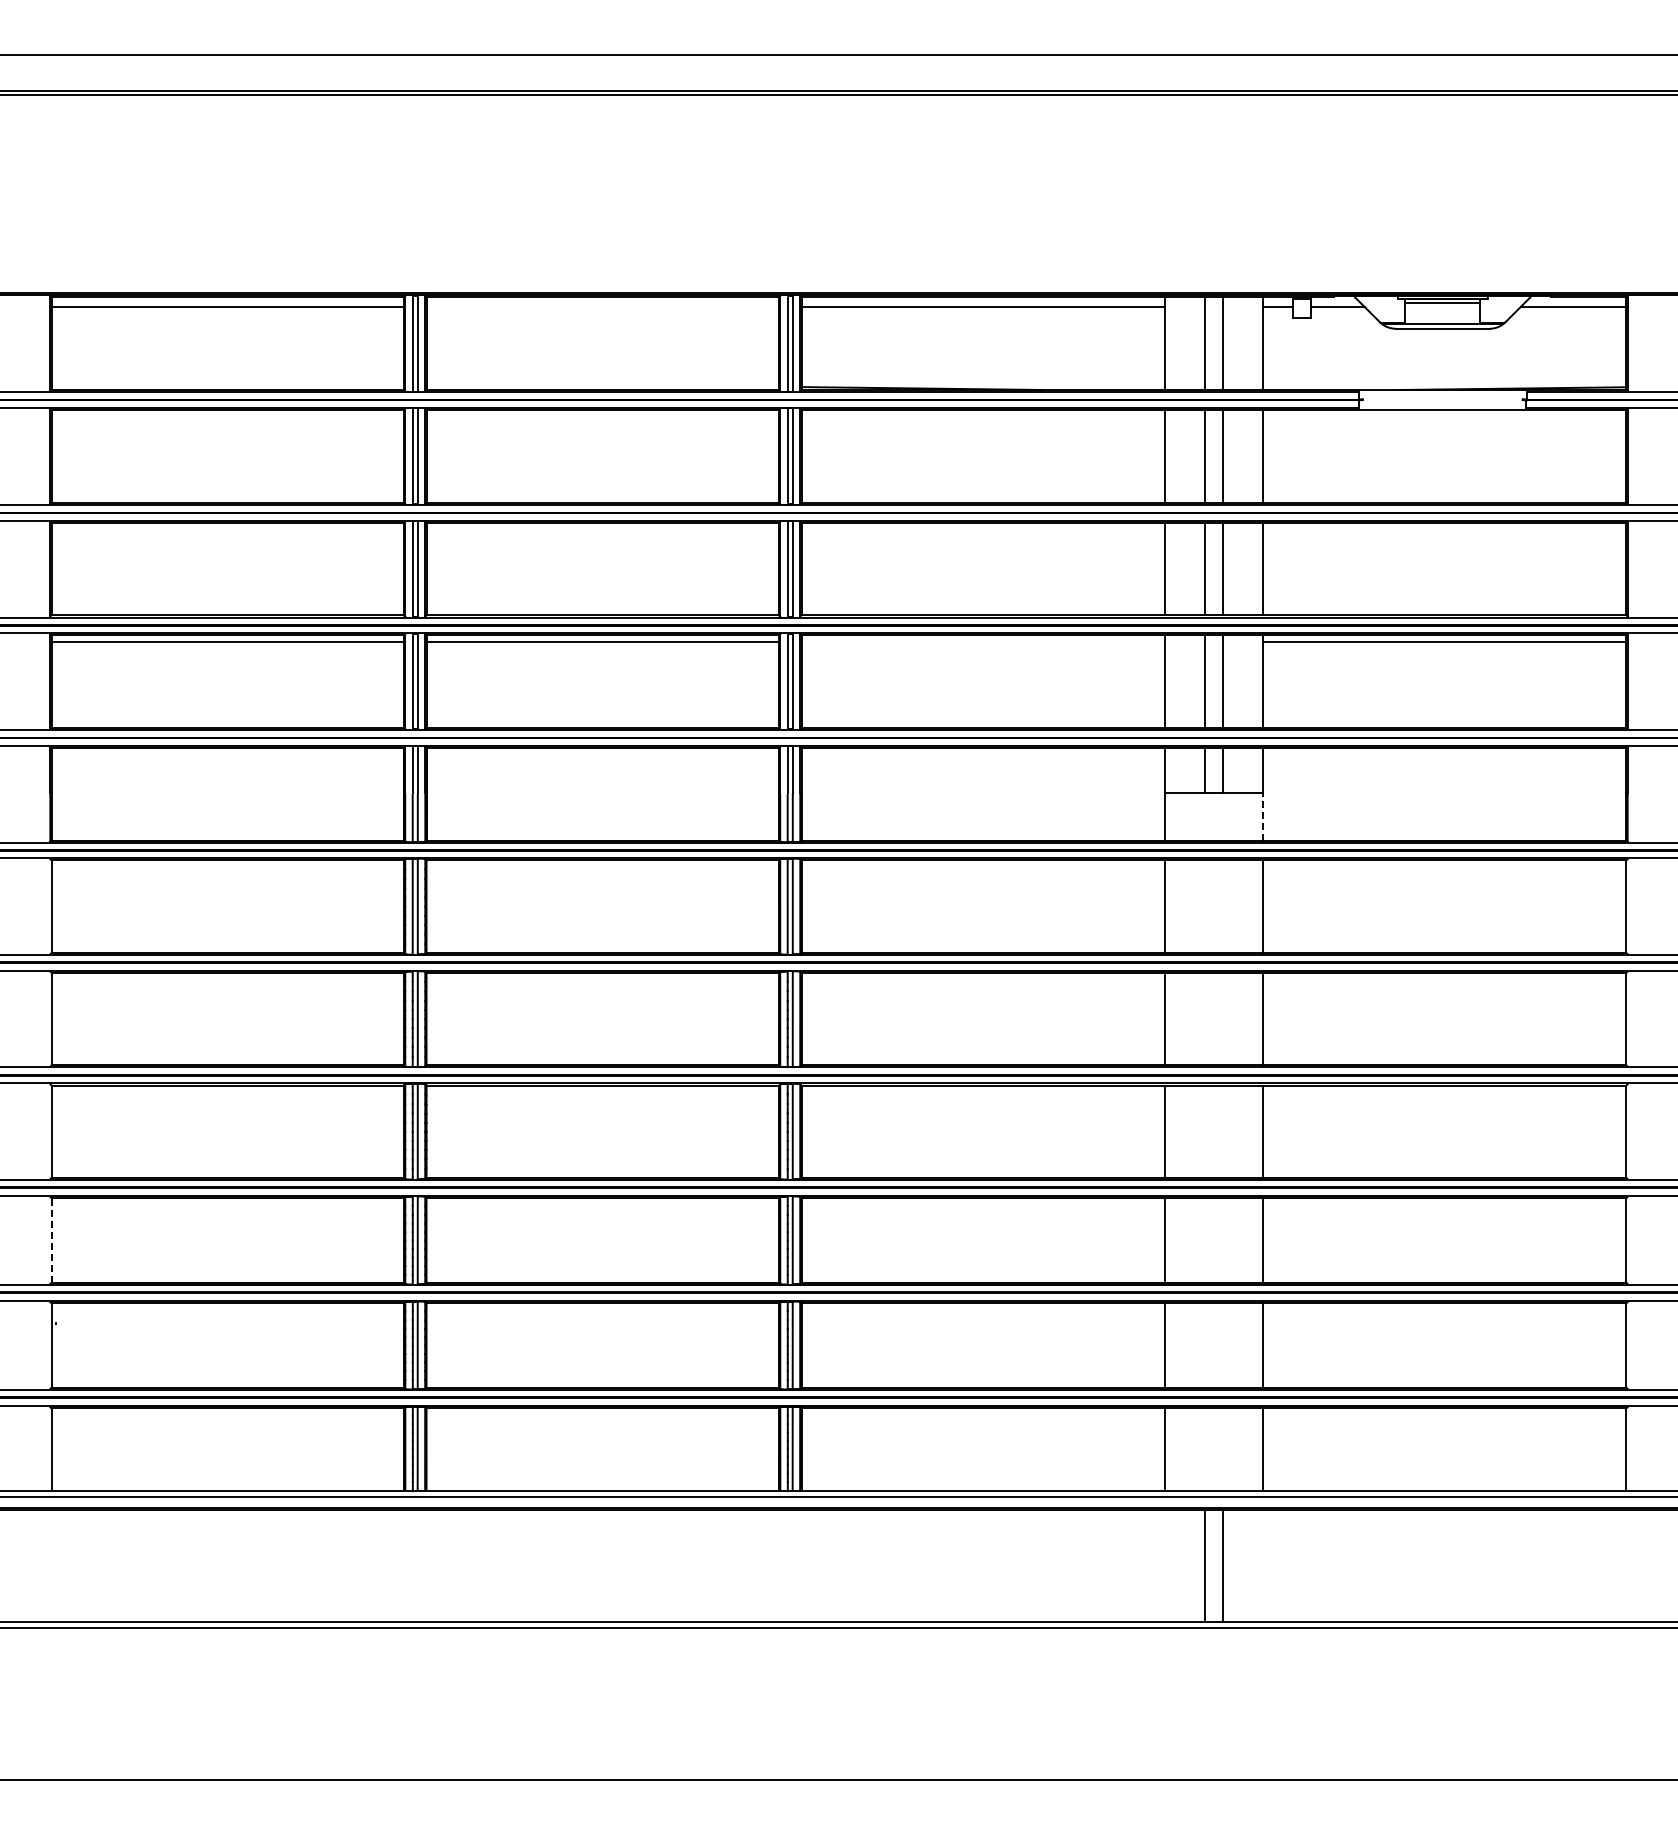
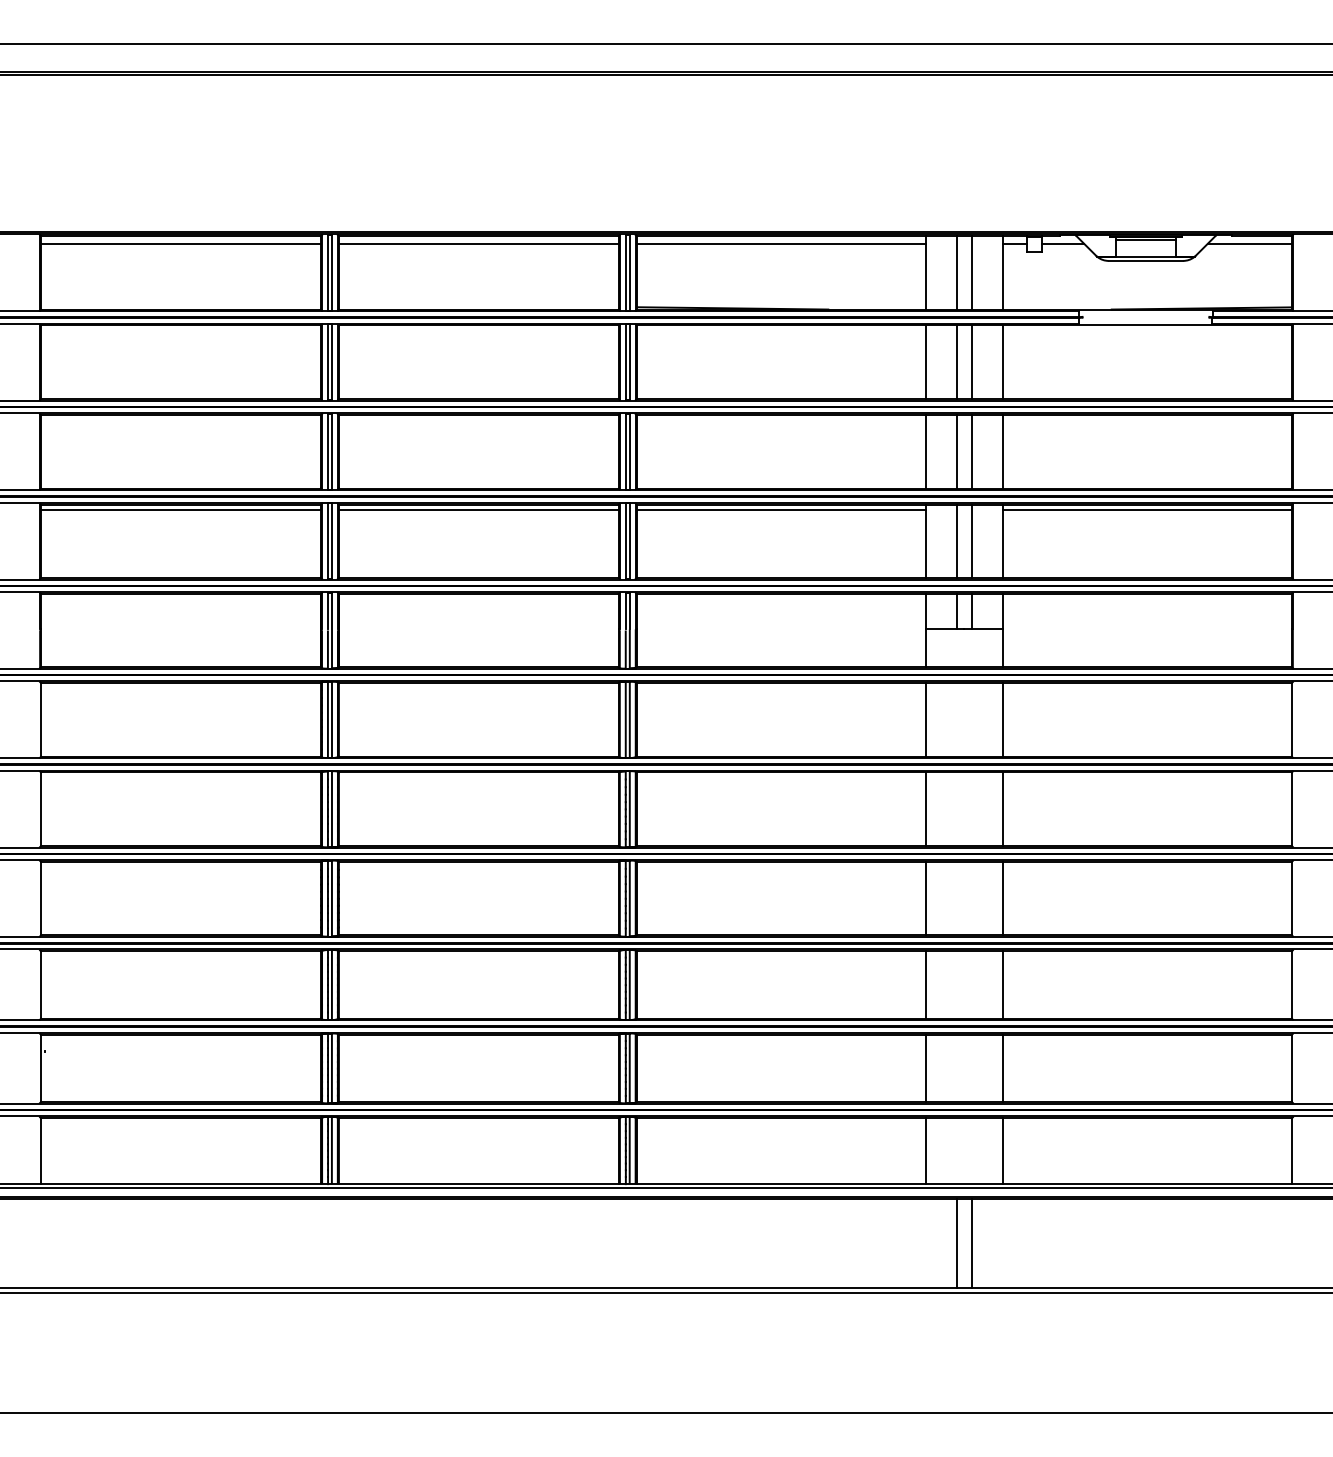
line: (602, 306) -> (478, 243), added
line: (983, 641) -> (781, 509), added
line: (1262, 816) -> (1002, 648), dashed -> solid
line: (51, 1240) -> (41, 985), dashed -> solid

